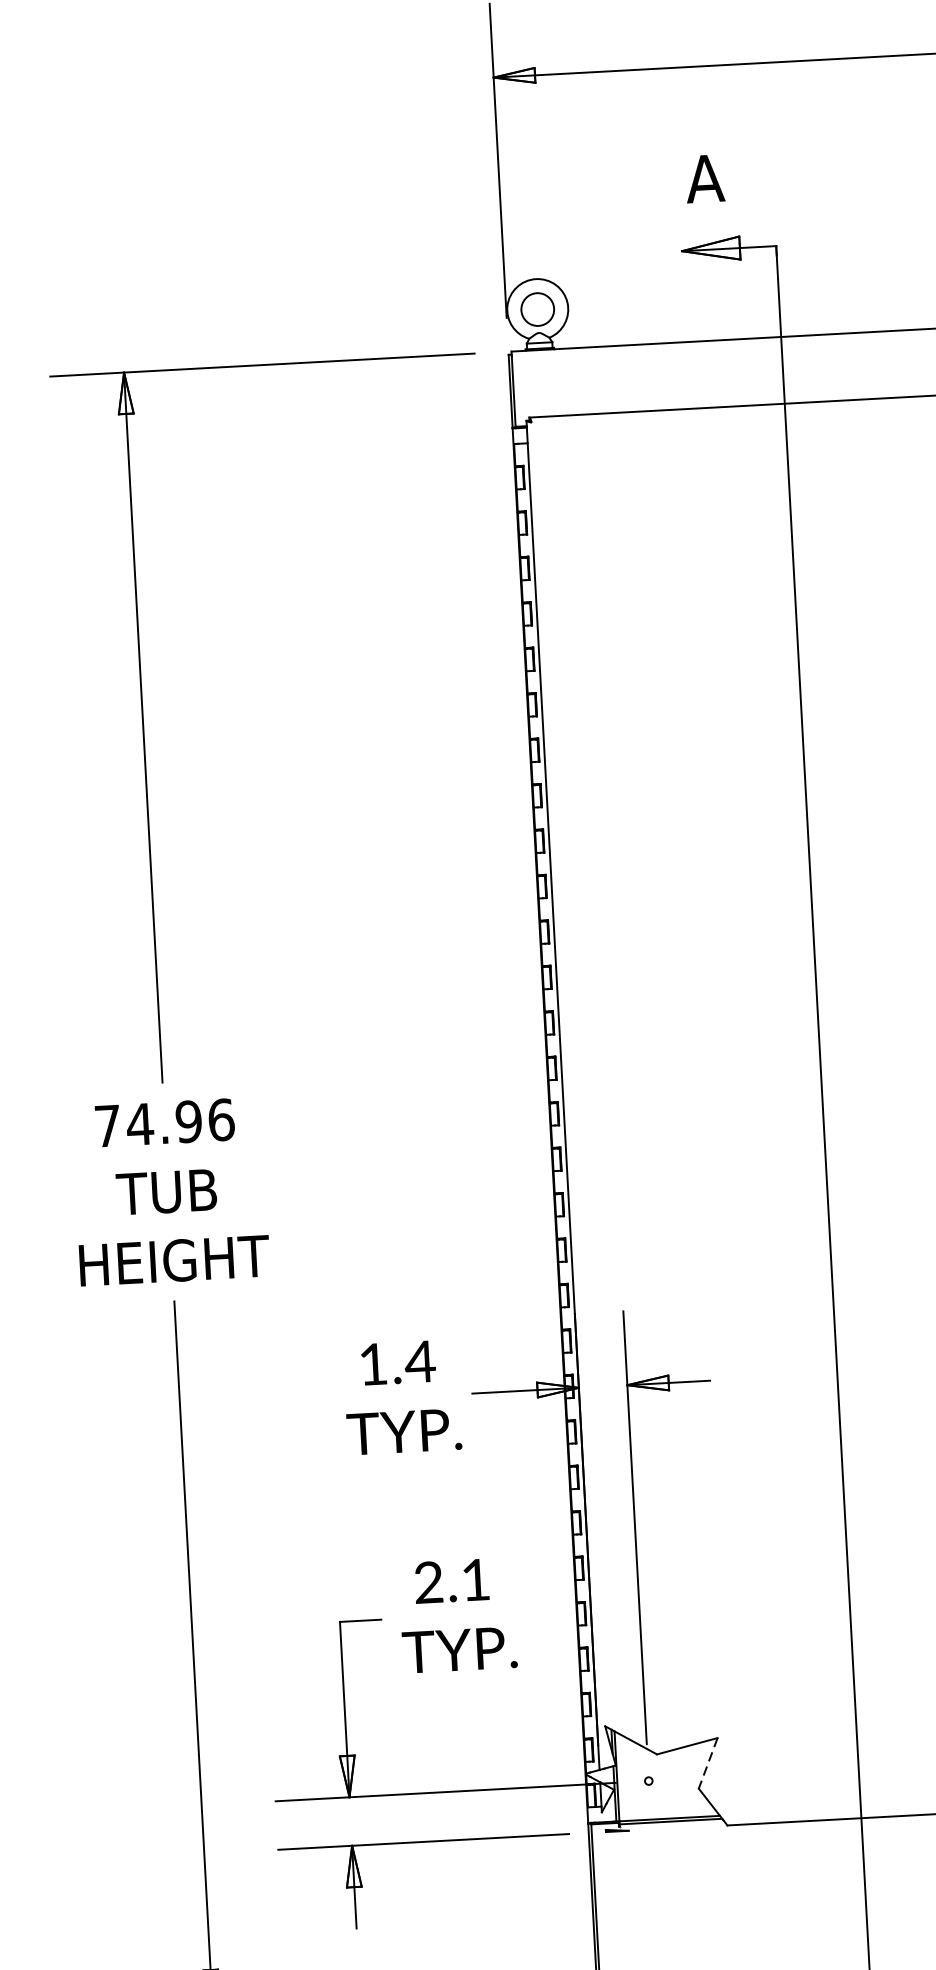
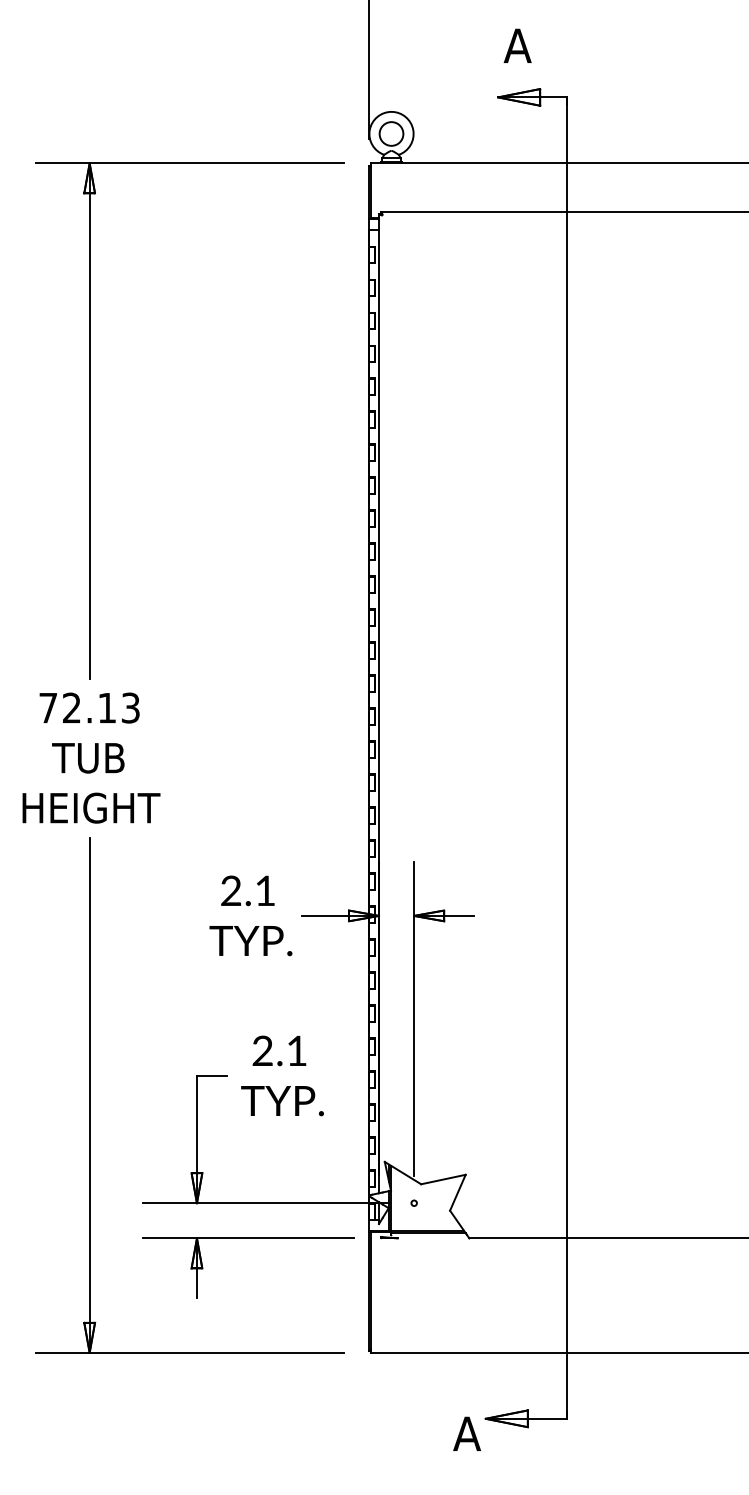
text: (180, 1121) -> (101, 707), 74.96 -> 72.13
text: (397, 1362) -> (248, 890), 1.4 -> 2.1
line: (707, 1763) -> (457, 1192), dashed -> solid

